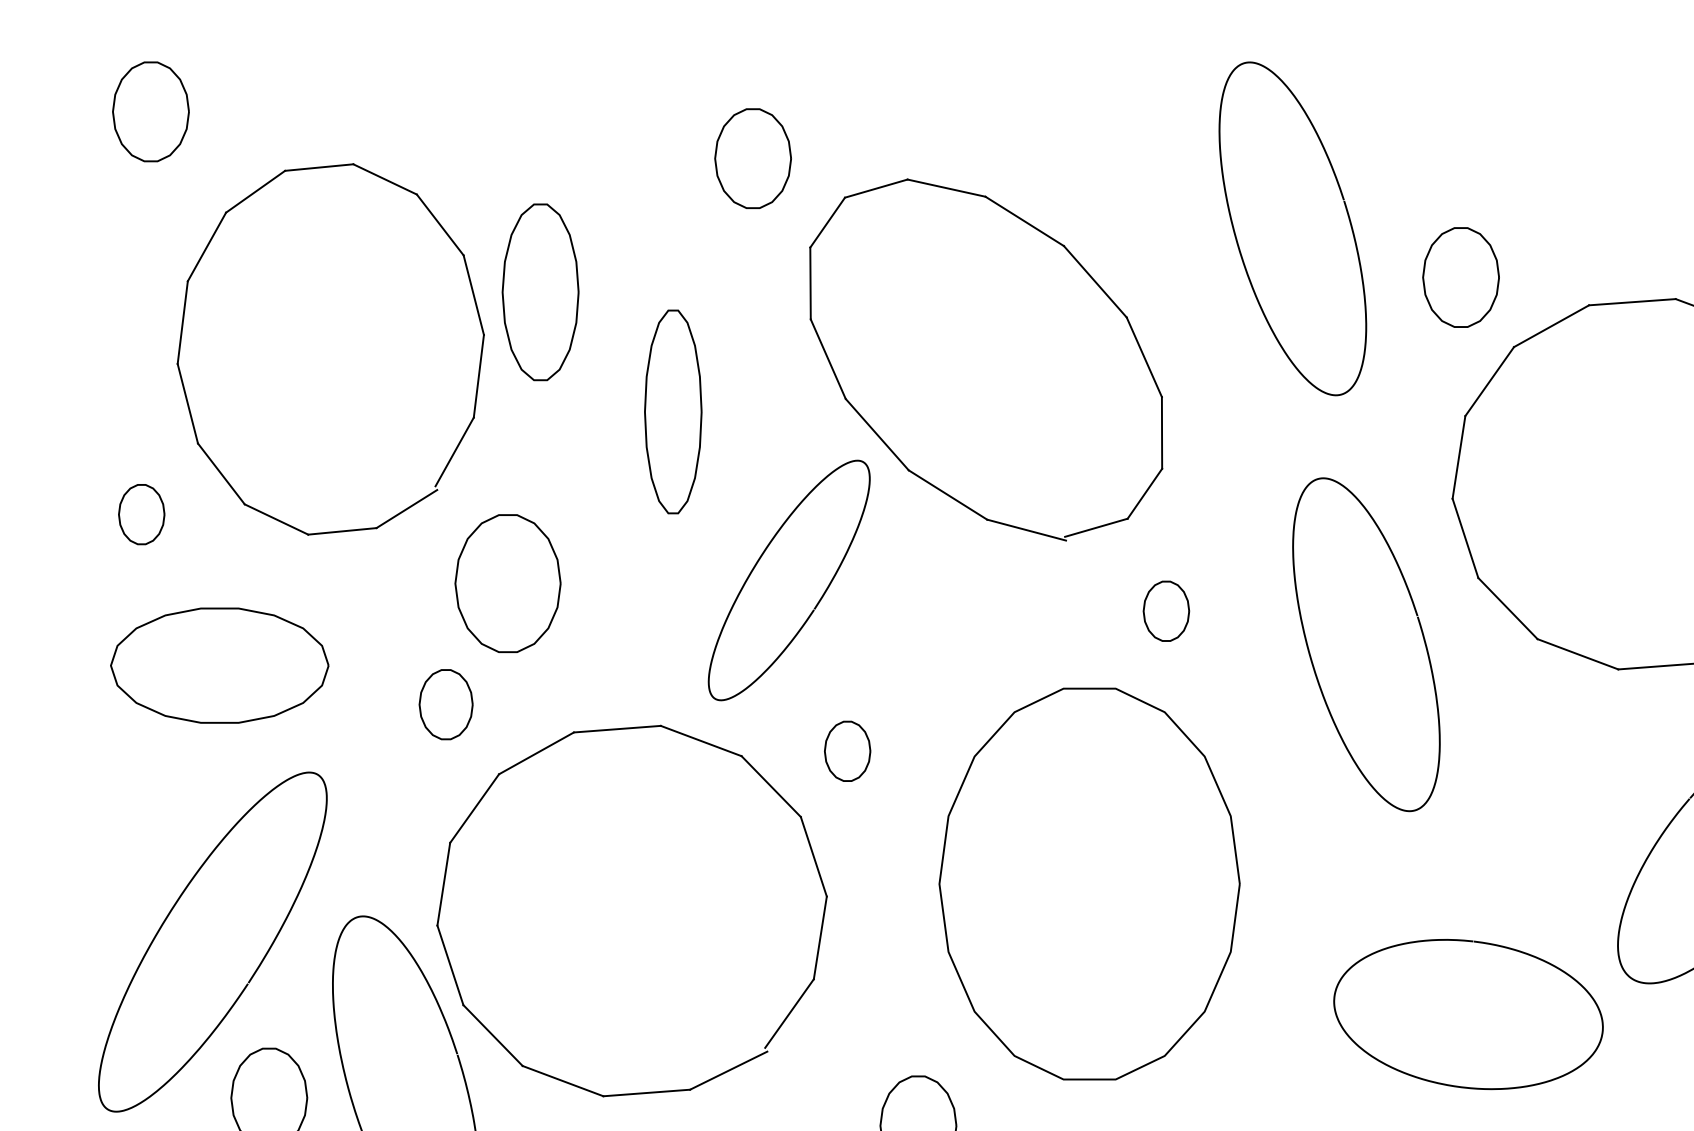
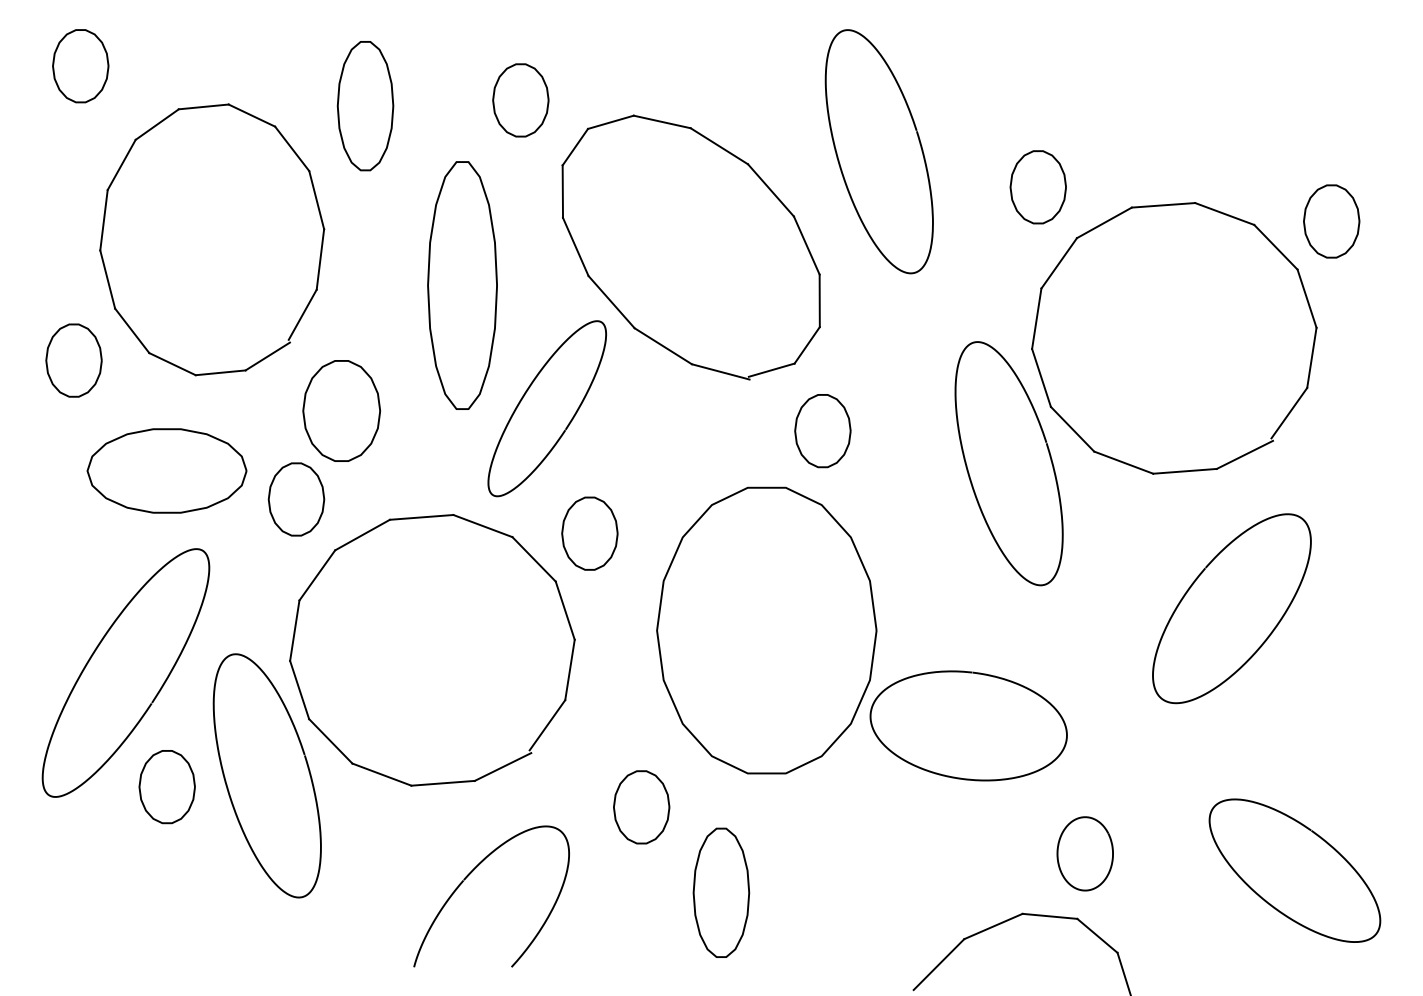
curve: (1239, 244) -> (840, 163), moved
part: (540, 292) -> (365, 106), moved
part: (673, 411) -> (462, 285), size x1.67
part: (141, 514) -> (73, 360), size x1.67
part: (1165, 611) -> (822, 431), size x1.67
curve: (1312, 656) -> (969, 472), moved
part: (219, 665) -> (166, 470), moved
part: (446, 704) -> (296, 499), size x1.43
part: (847, 751) -> (589, 533), size x1.67
curve: (1480, 944) -> (977, 674), moved

